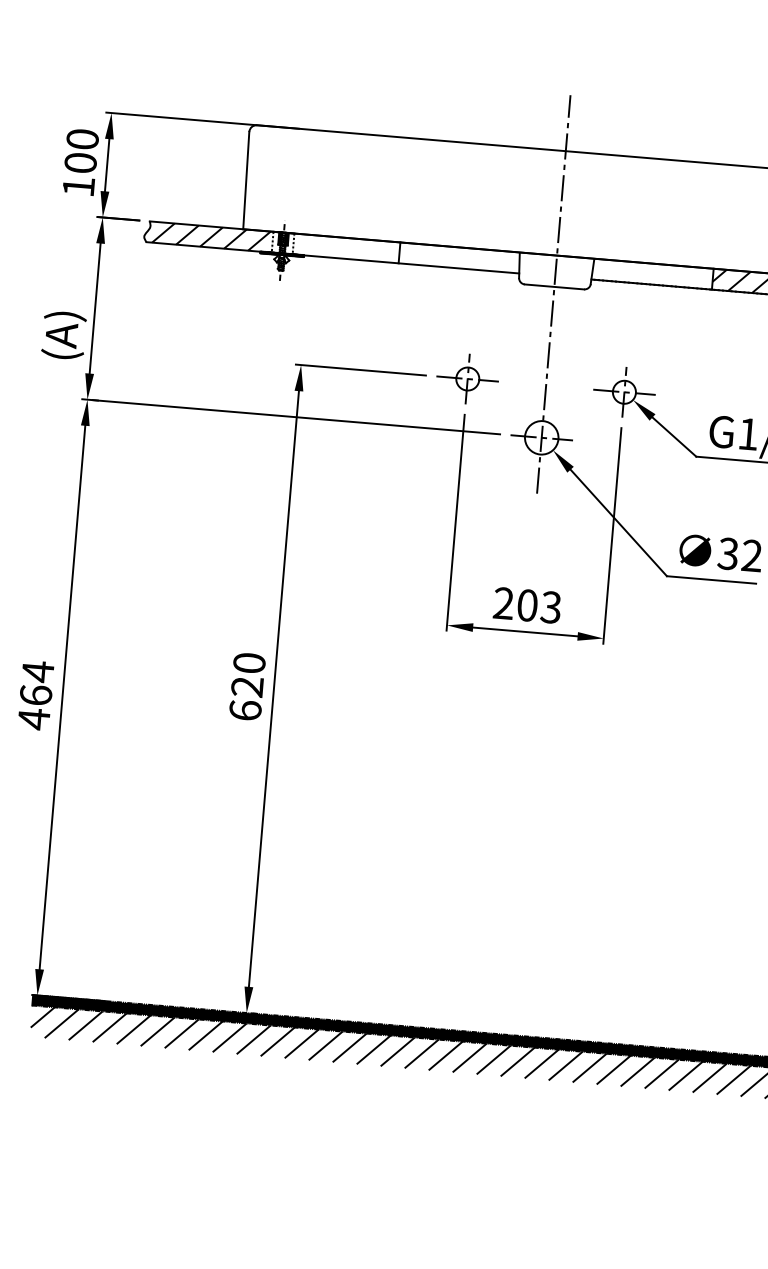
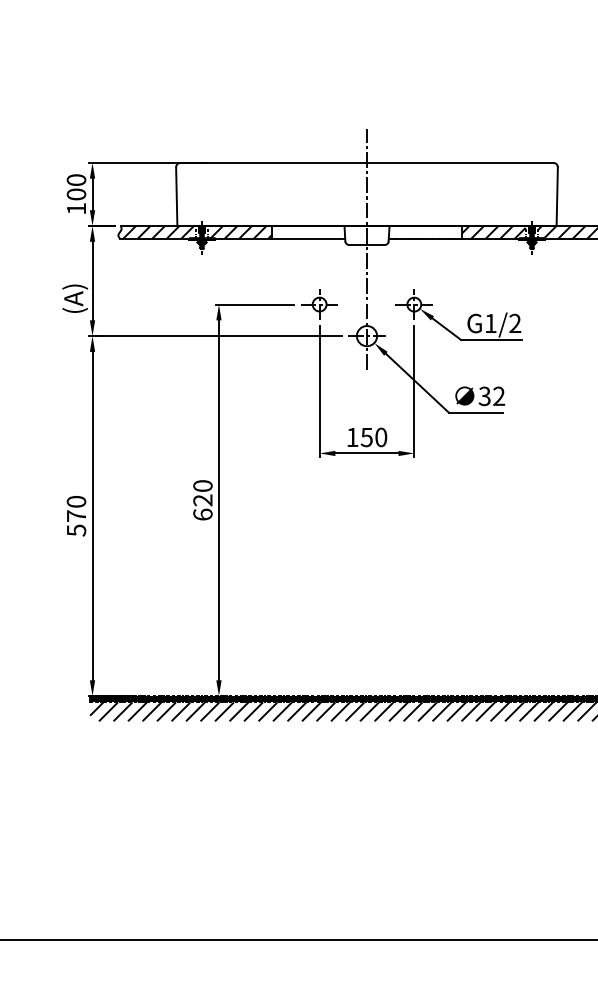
hatch: (346, 248) -> (240, 232), added
text: (526, 605) -> (366, 437), 203 -> 150
text: (35, 695) -> (76, 516), 464 -> 570

